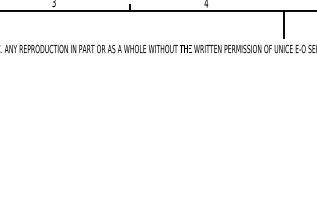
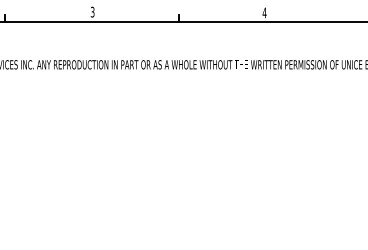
line: (283, 24) -> (351, 37), removed

